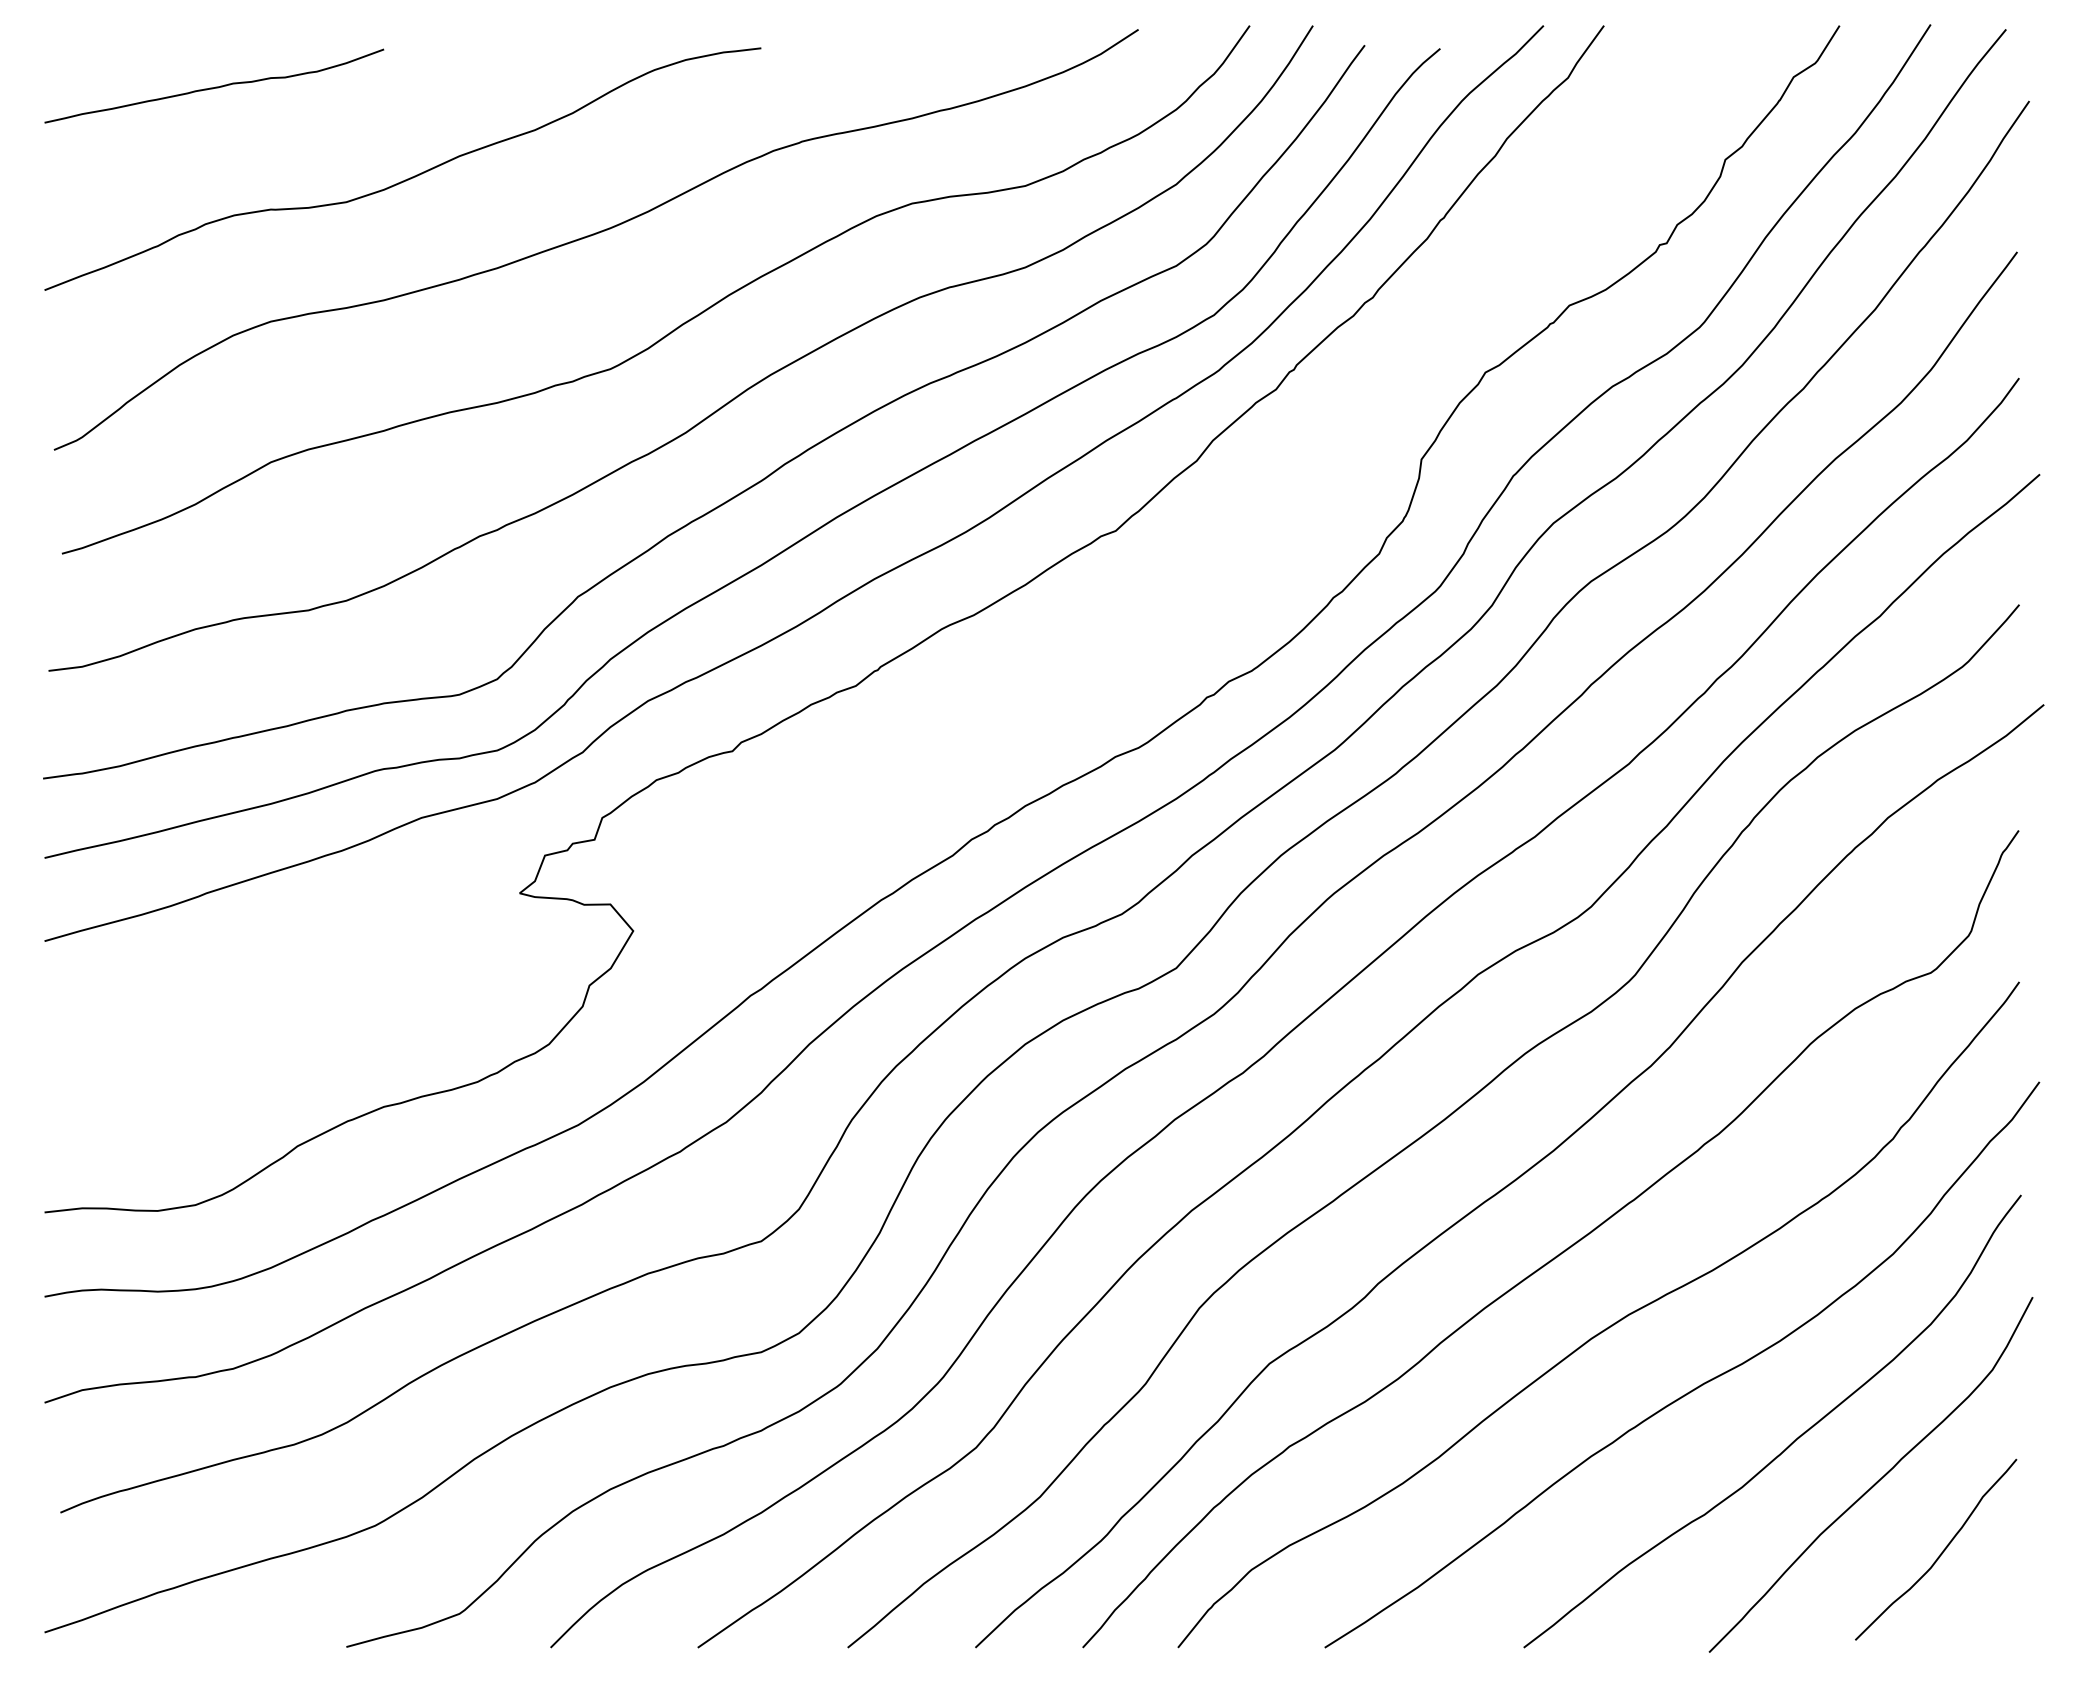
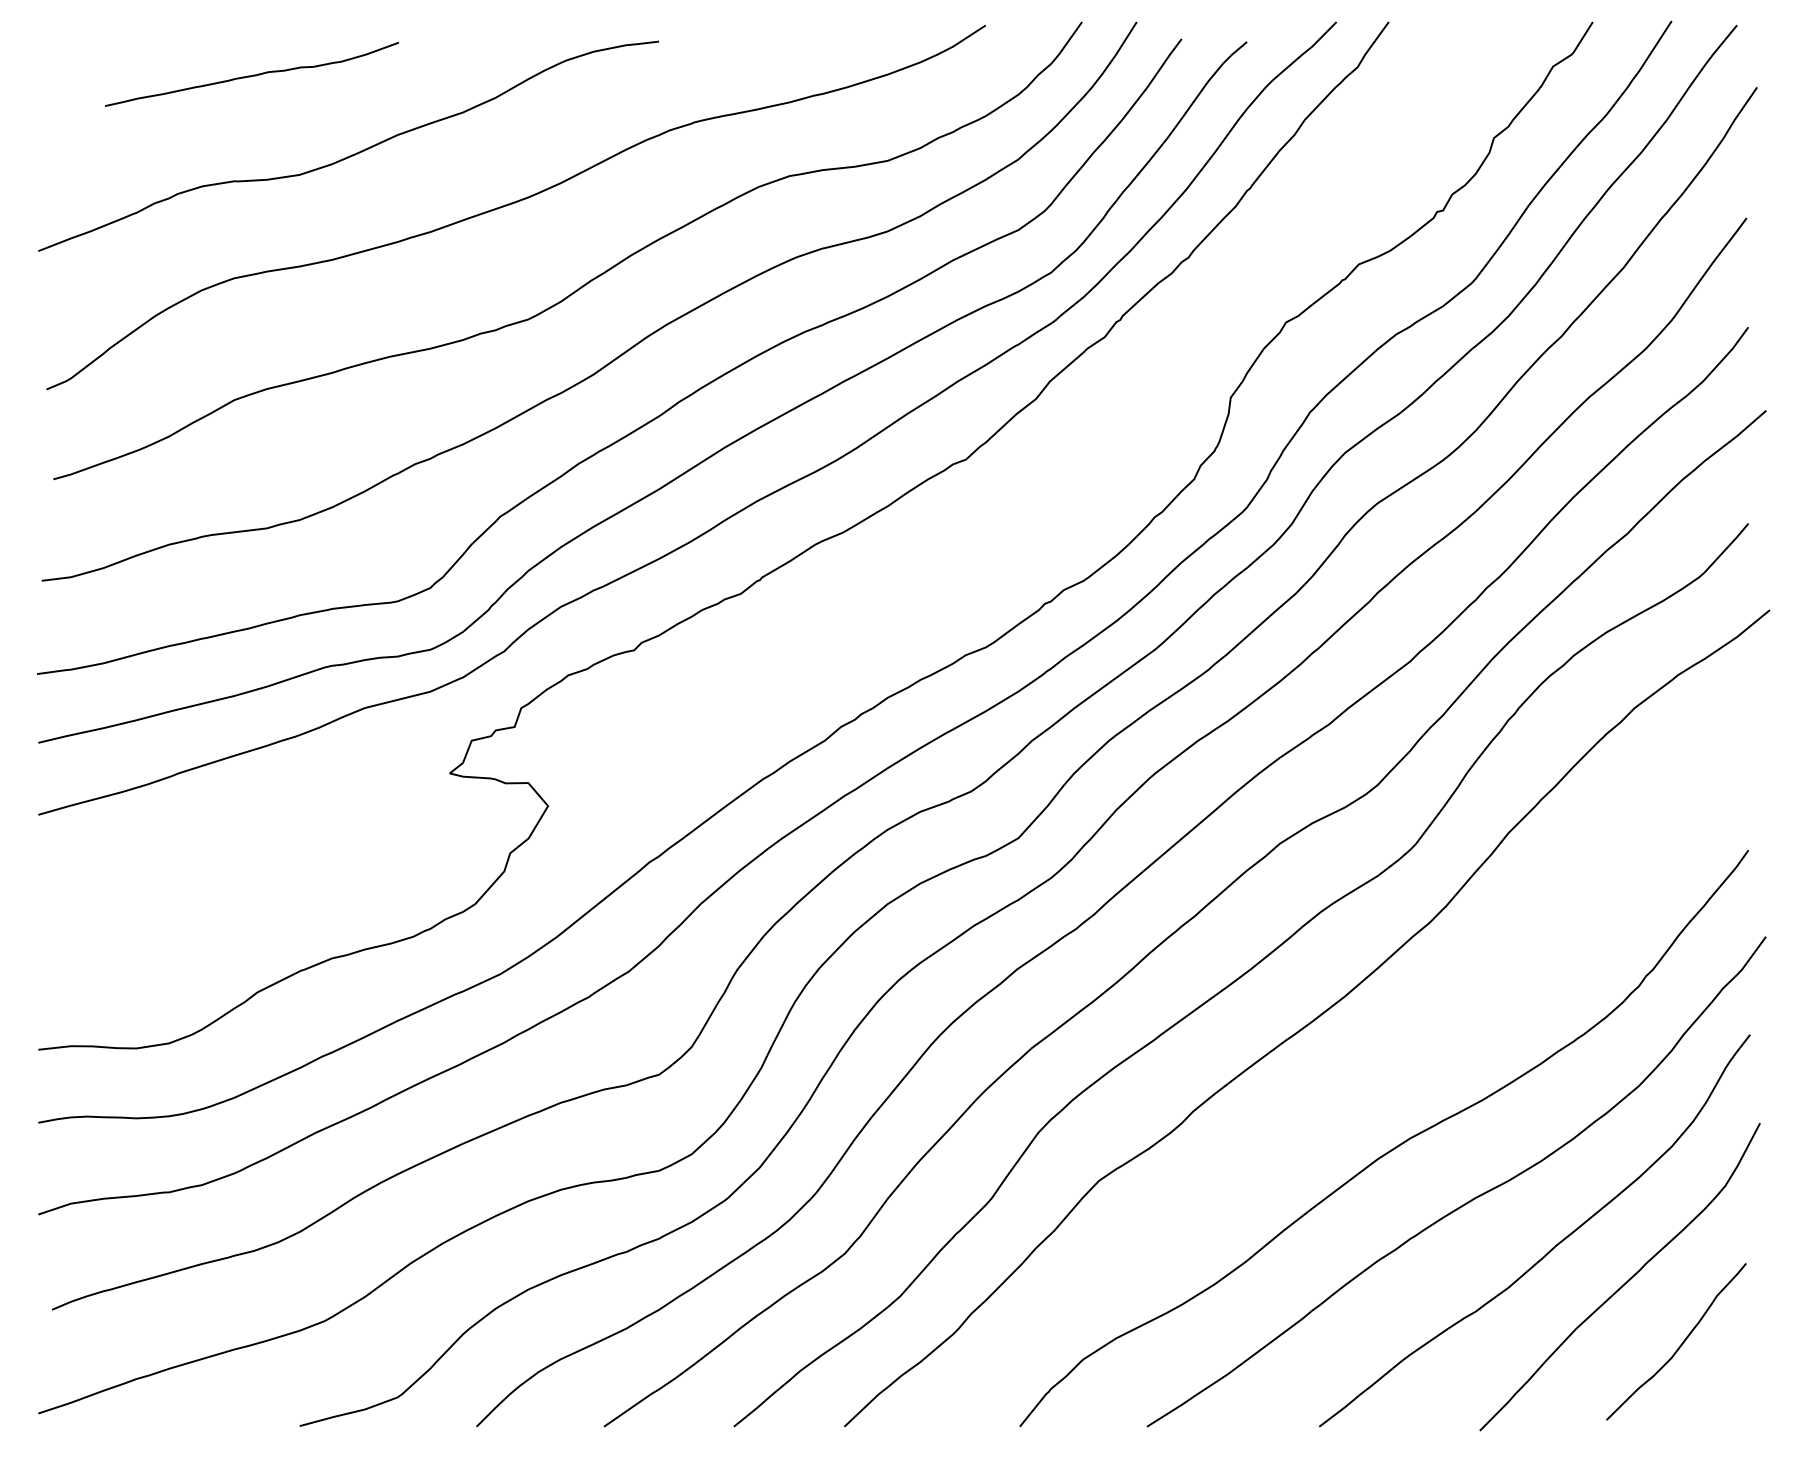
curve: (215, 86) -> (253, 74), moved
curve: (1560, 1252) -> (1351, 1084), removed

